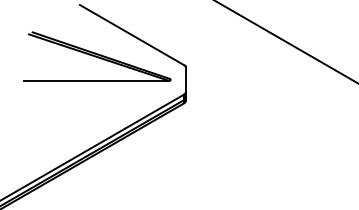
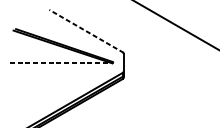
line: (132, 35) -> (86, 31), solid -> dashed
line: (96, 80) -> (61, 63), solid -> dashed

